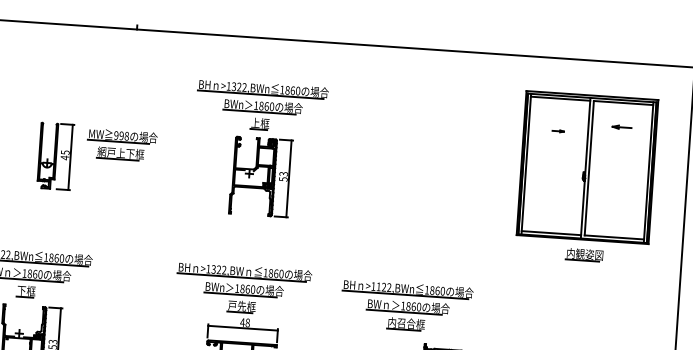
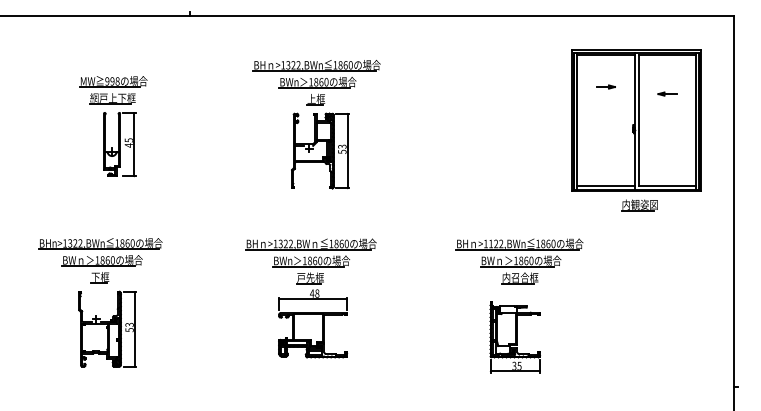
part: (621, 126) -> (667, 93), moved
part: (557, 130) -> (605, 86), size x1.67
part: (122, 145) -> (113, 90), moved
part: (406, 306) -> (519, 261), moved

